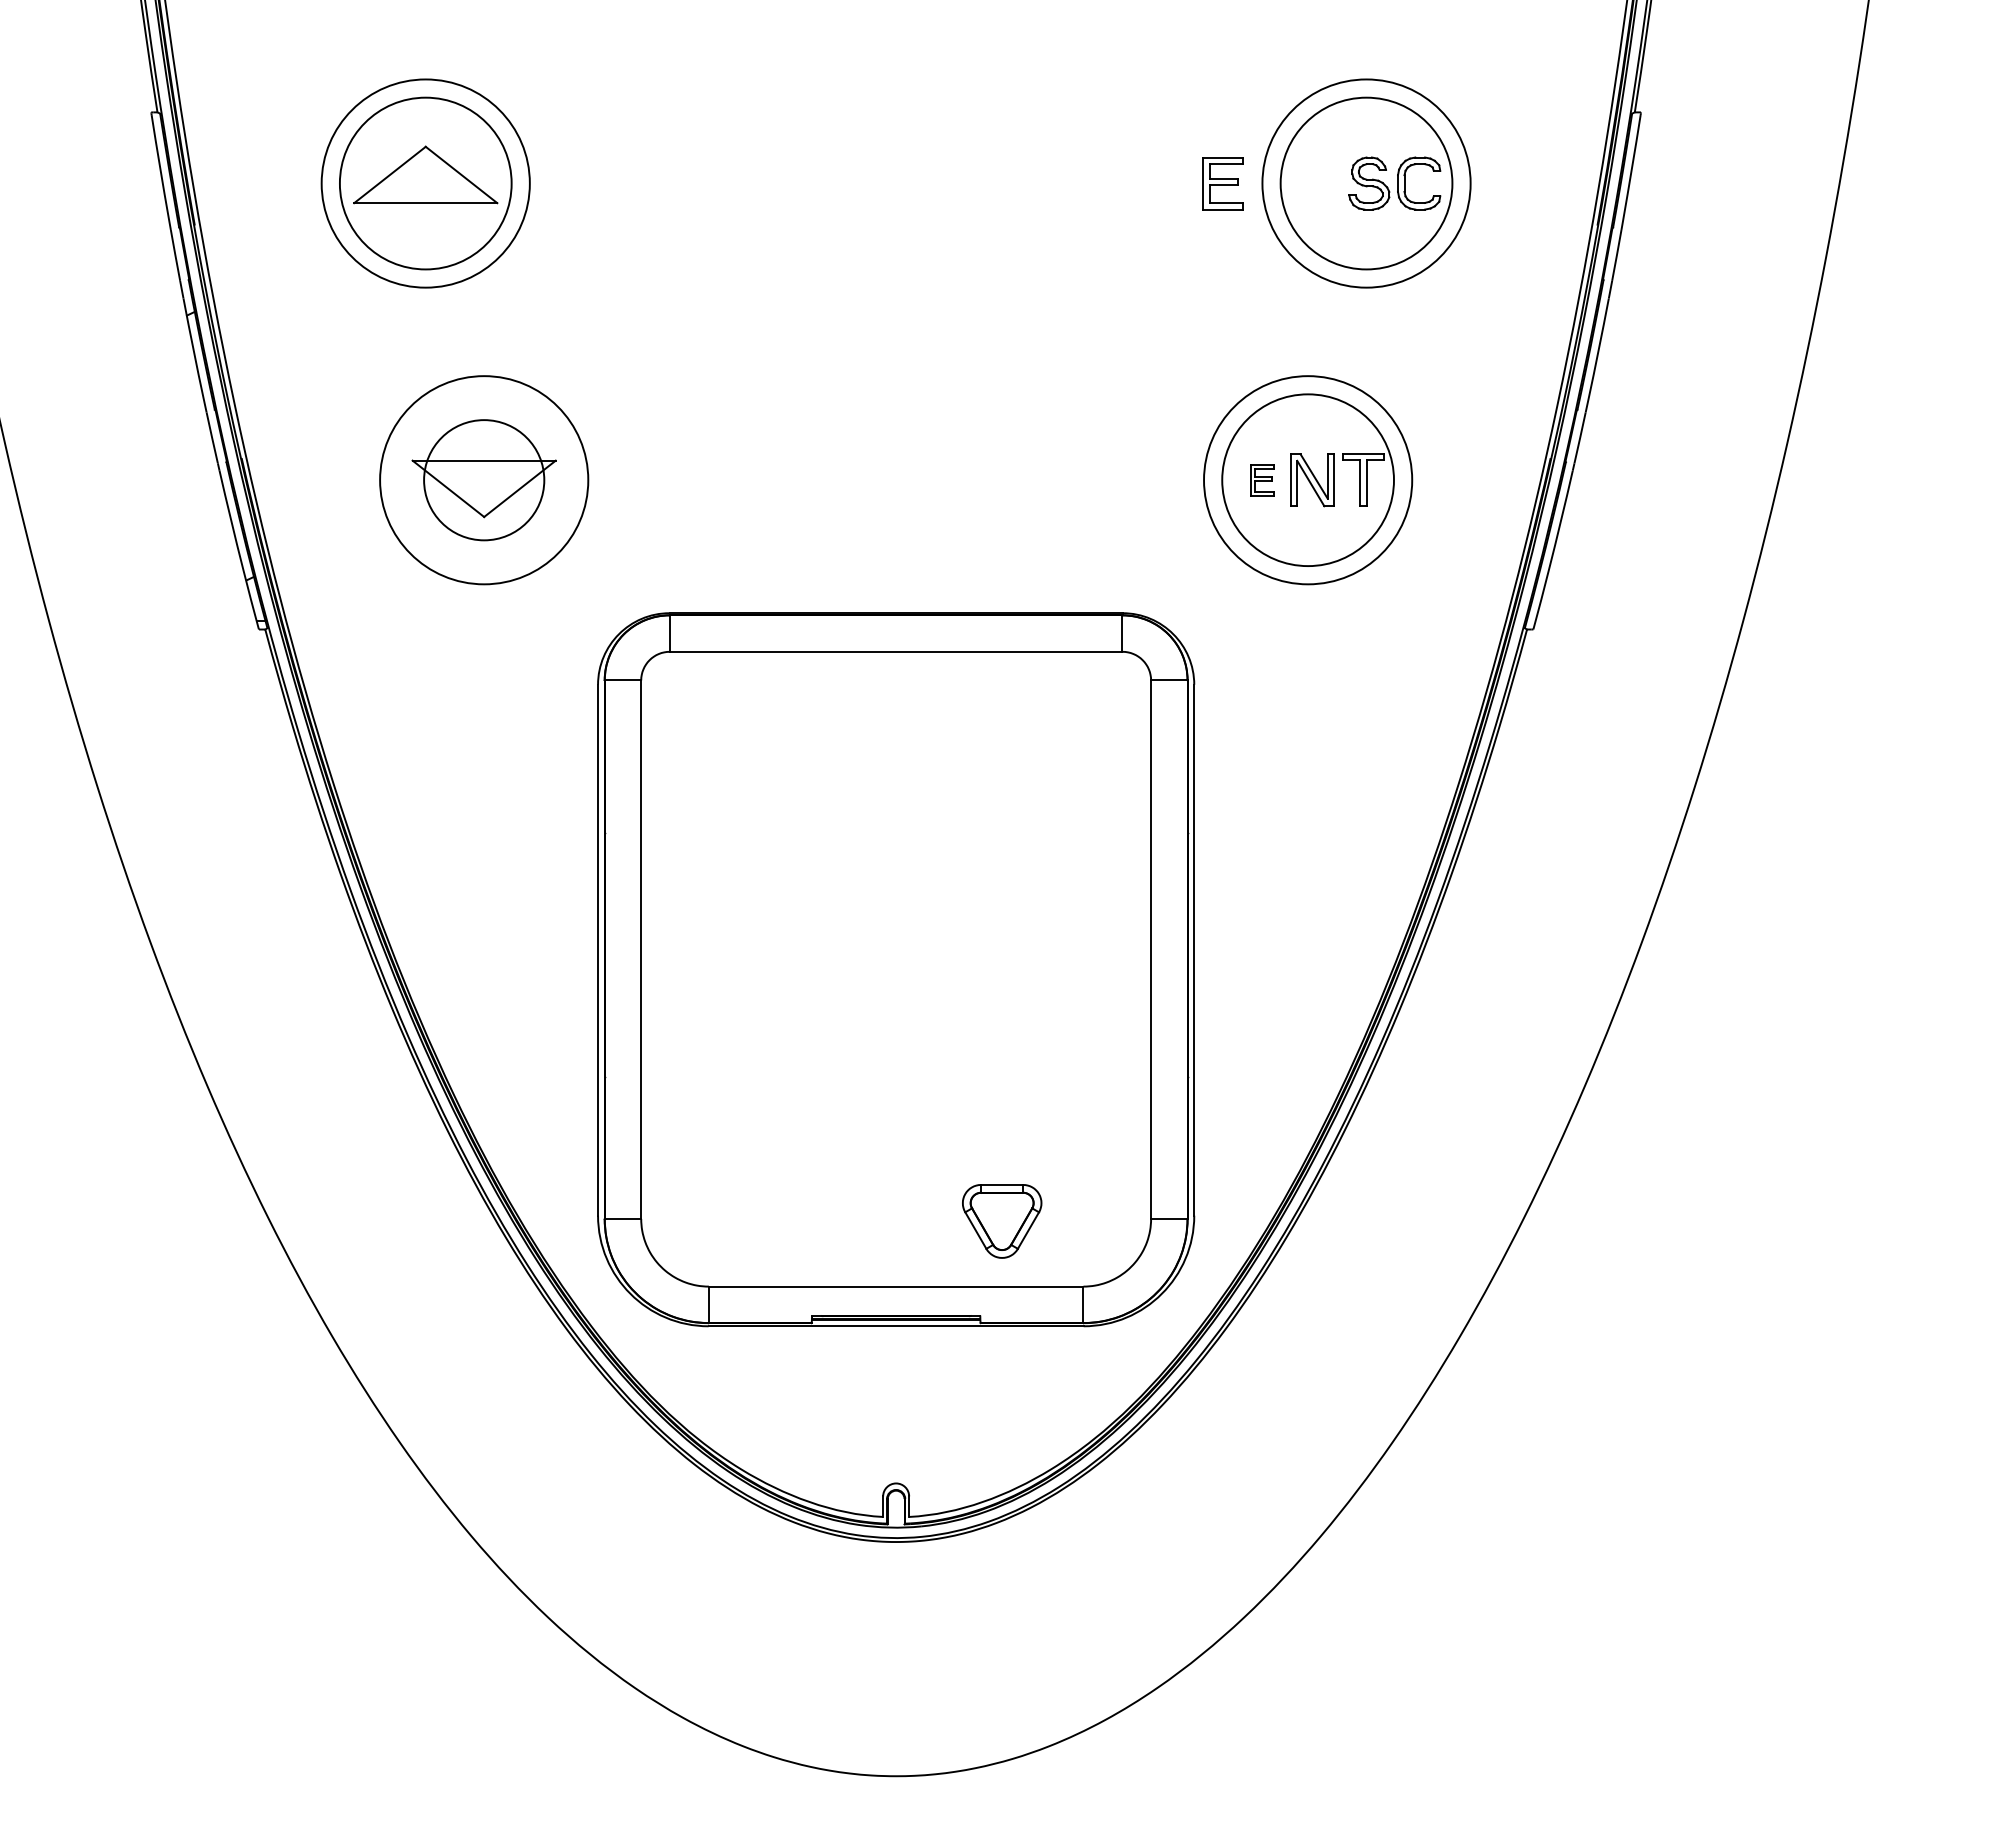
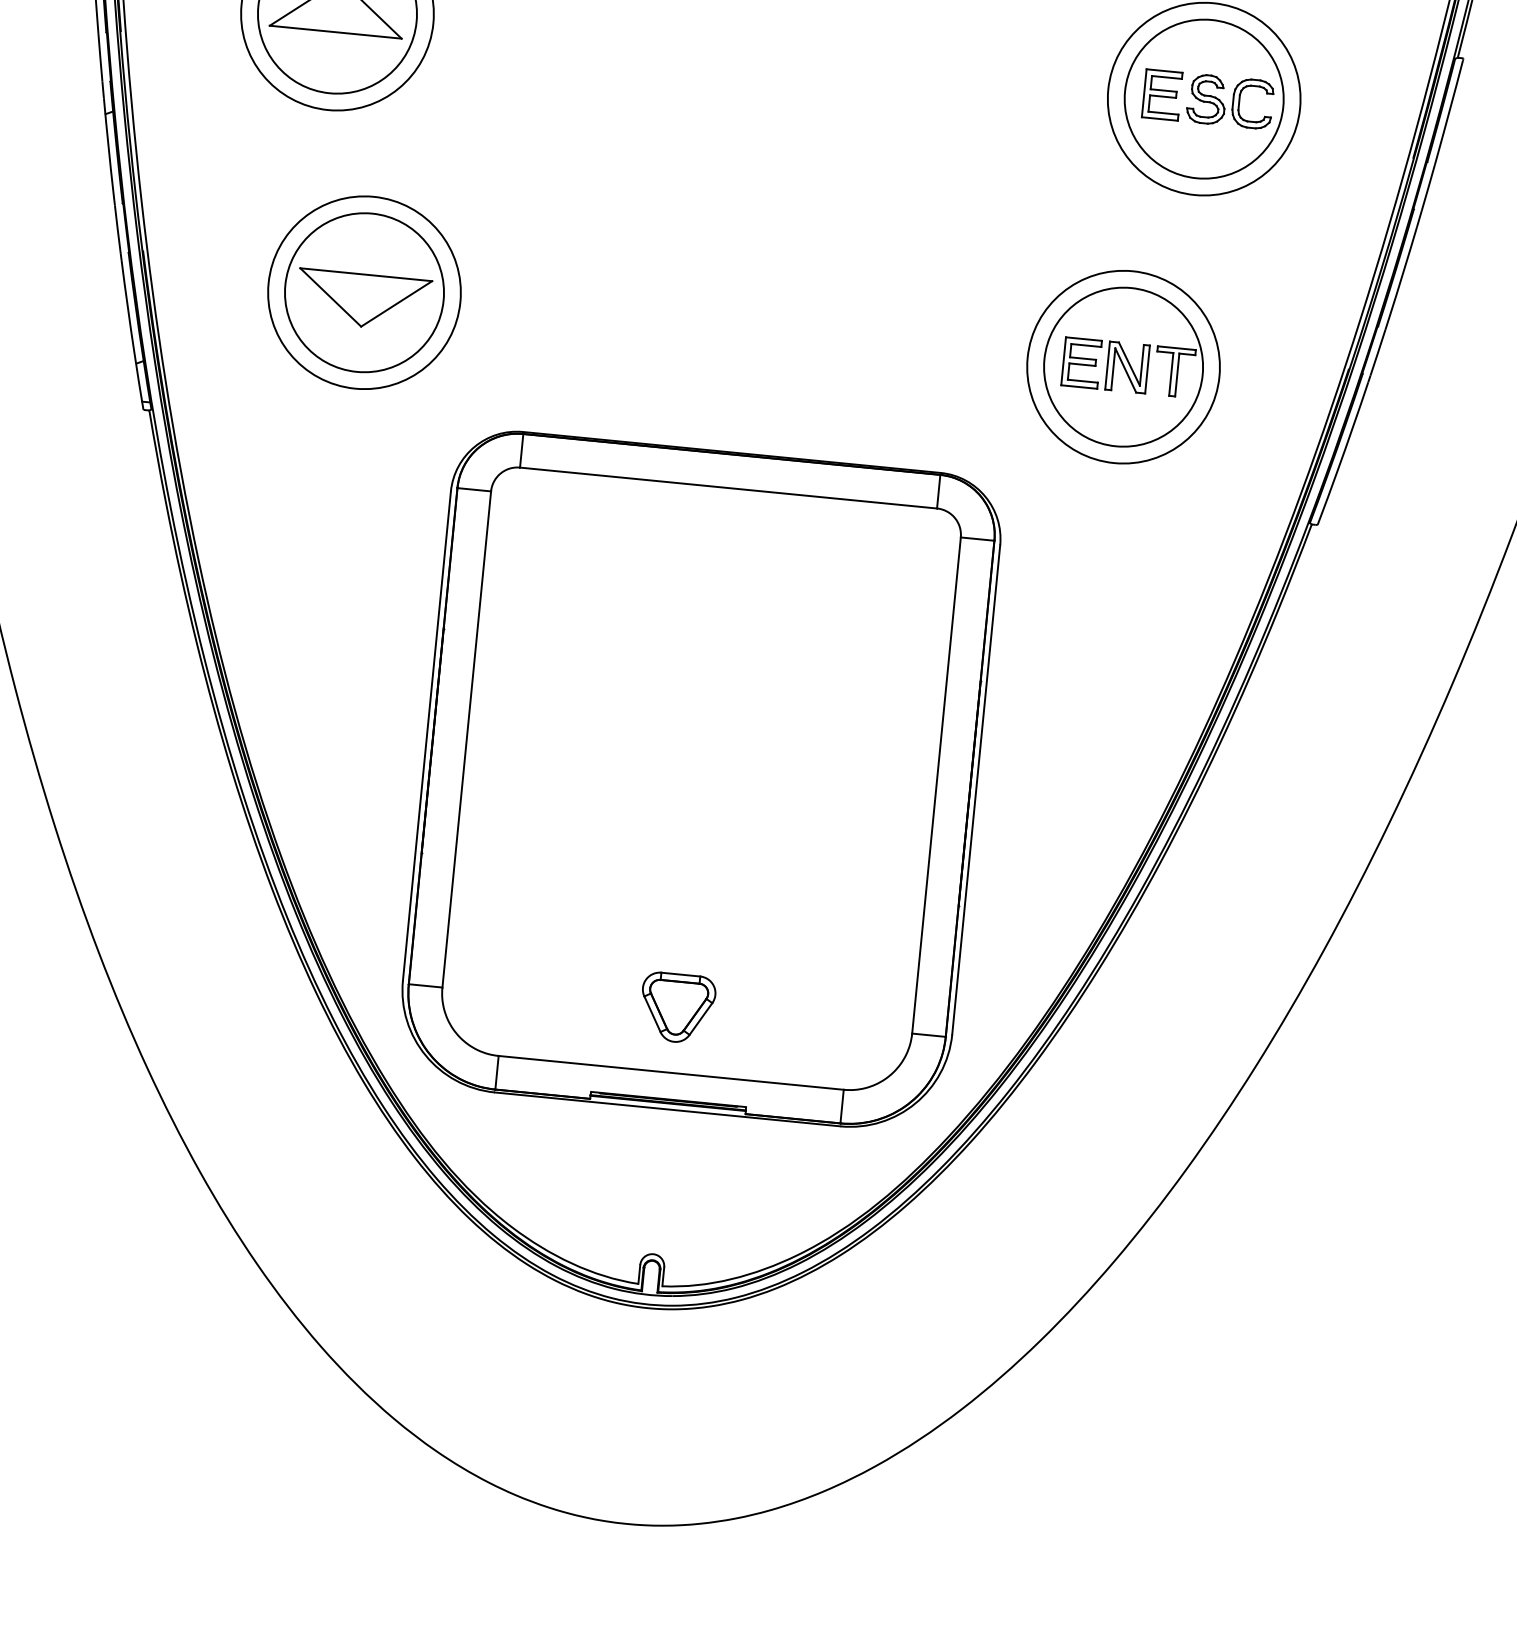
part: (1222, 183) -> (1161, 94), moved
part: (1262, 479) -> (1081, 362), size x1.67
circle: (484, 480) -> (364, 293), size x1.43
part: (1002, 1221) -> (677, 1008), moved

